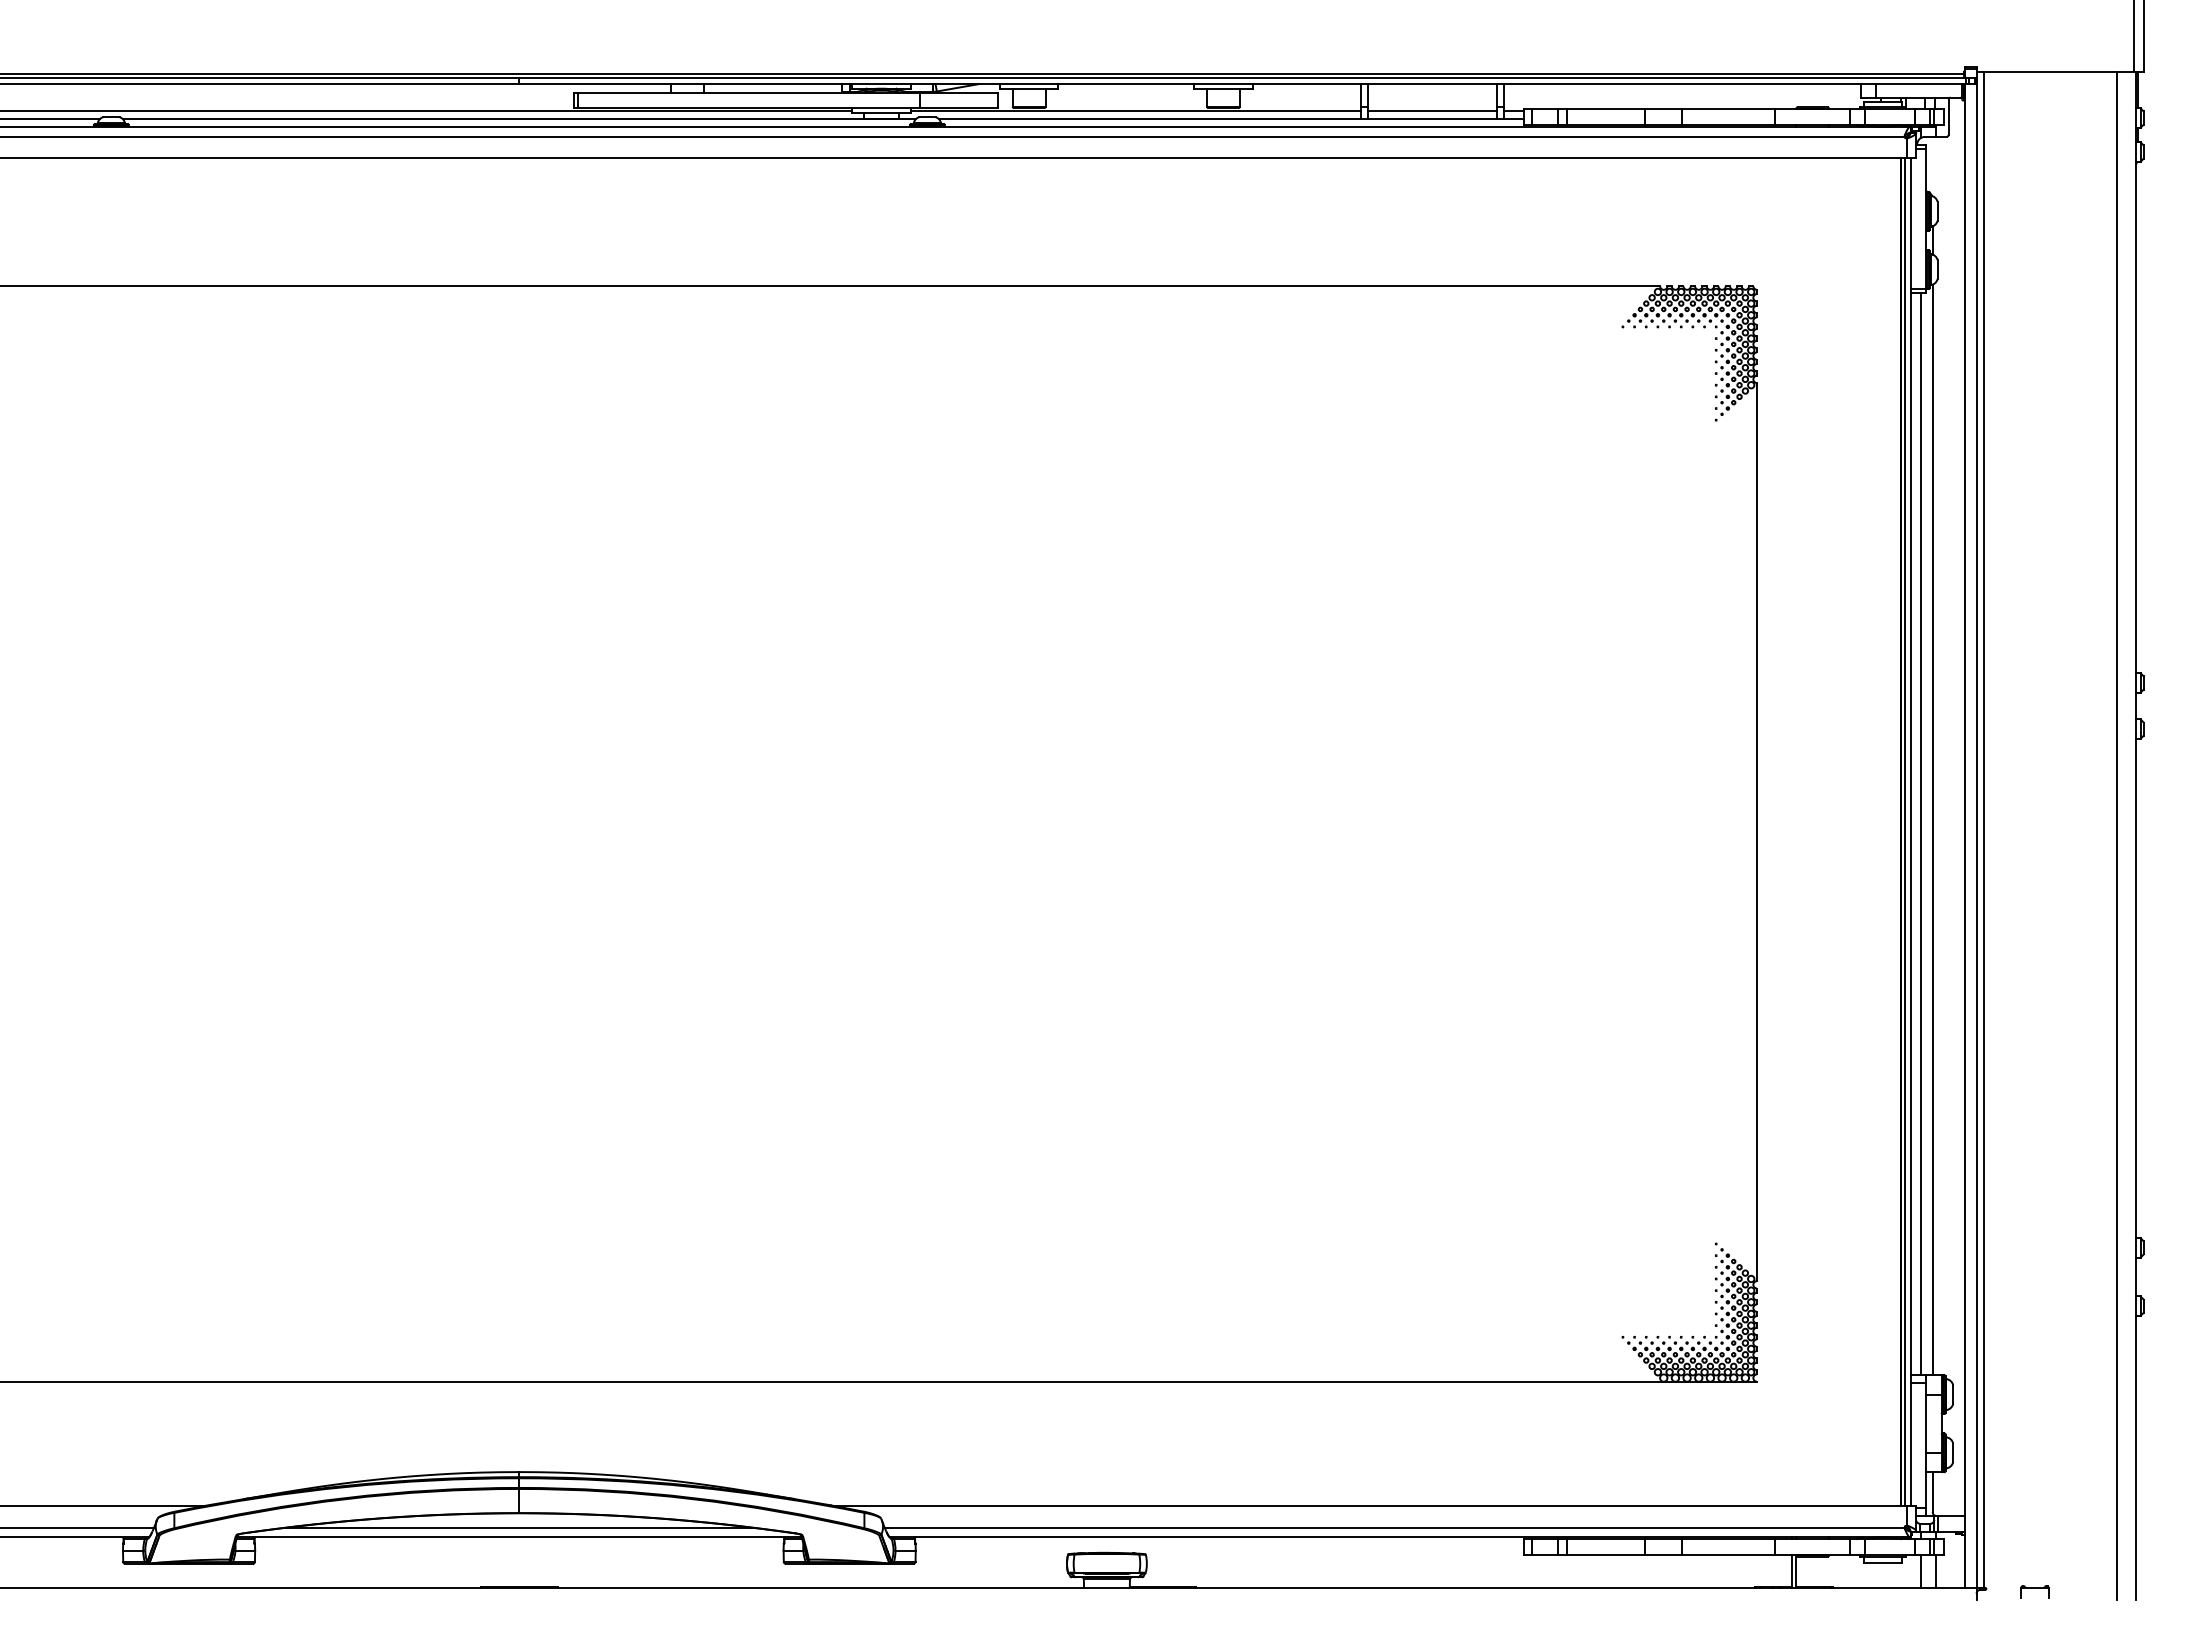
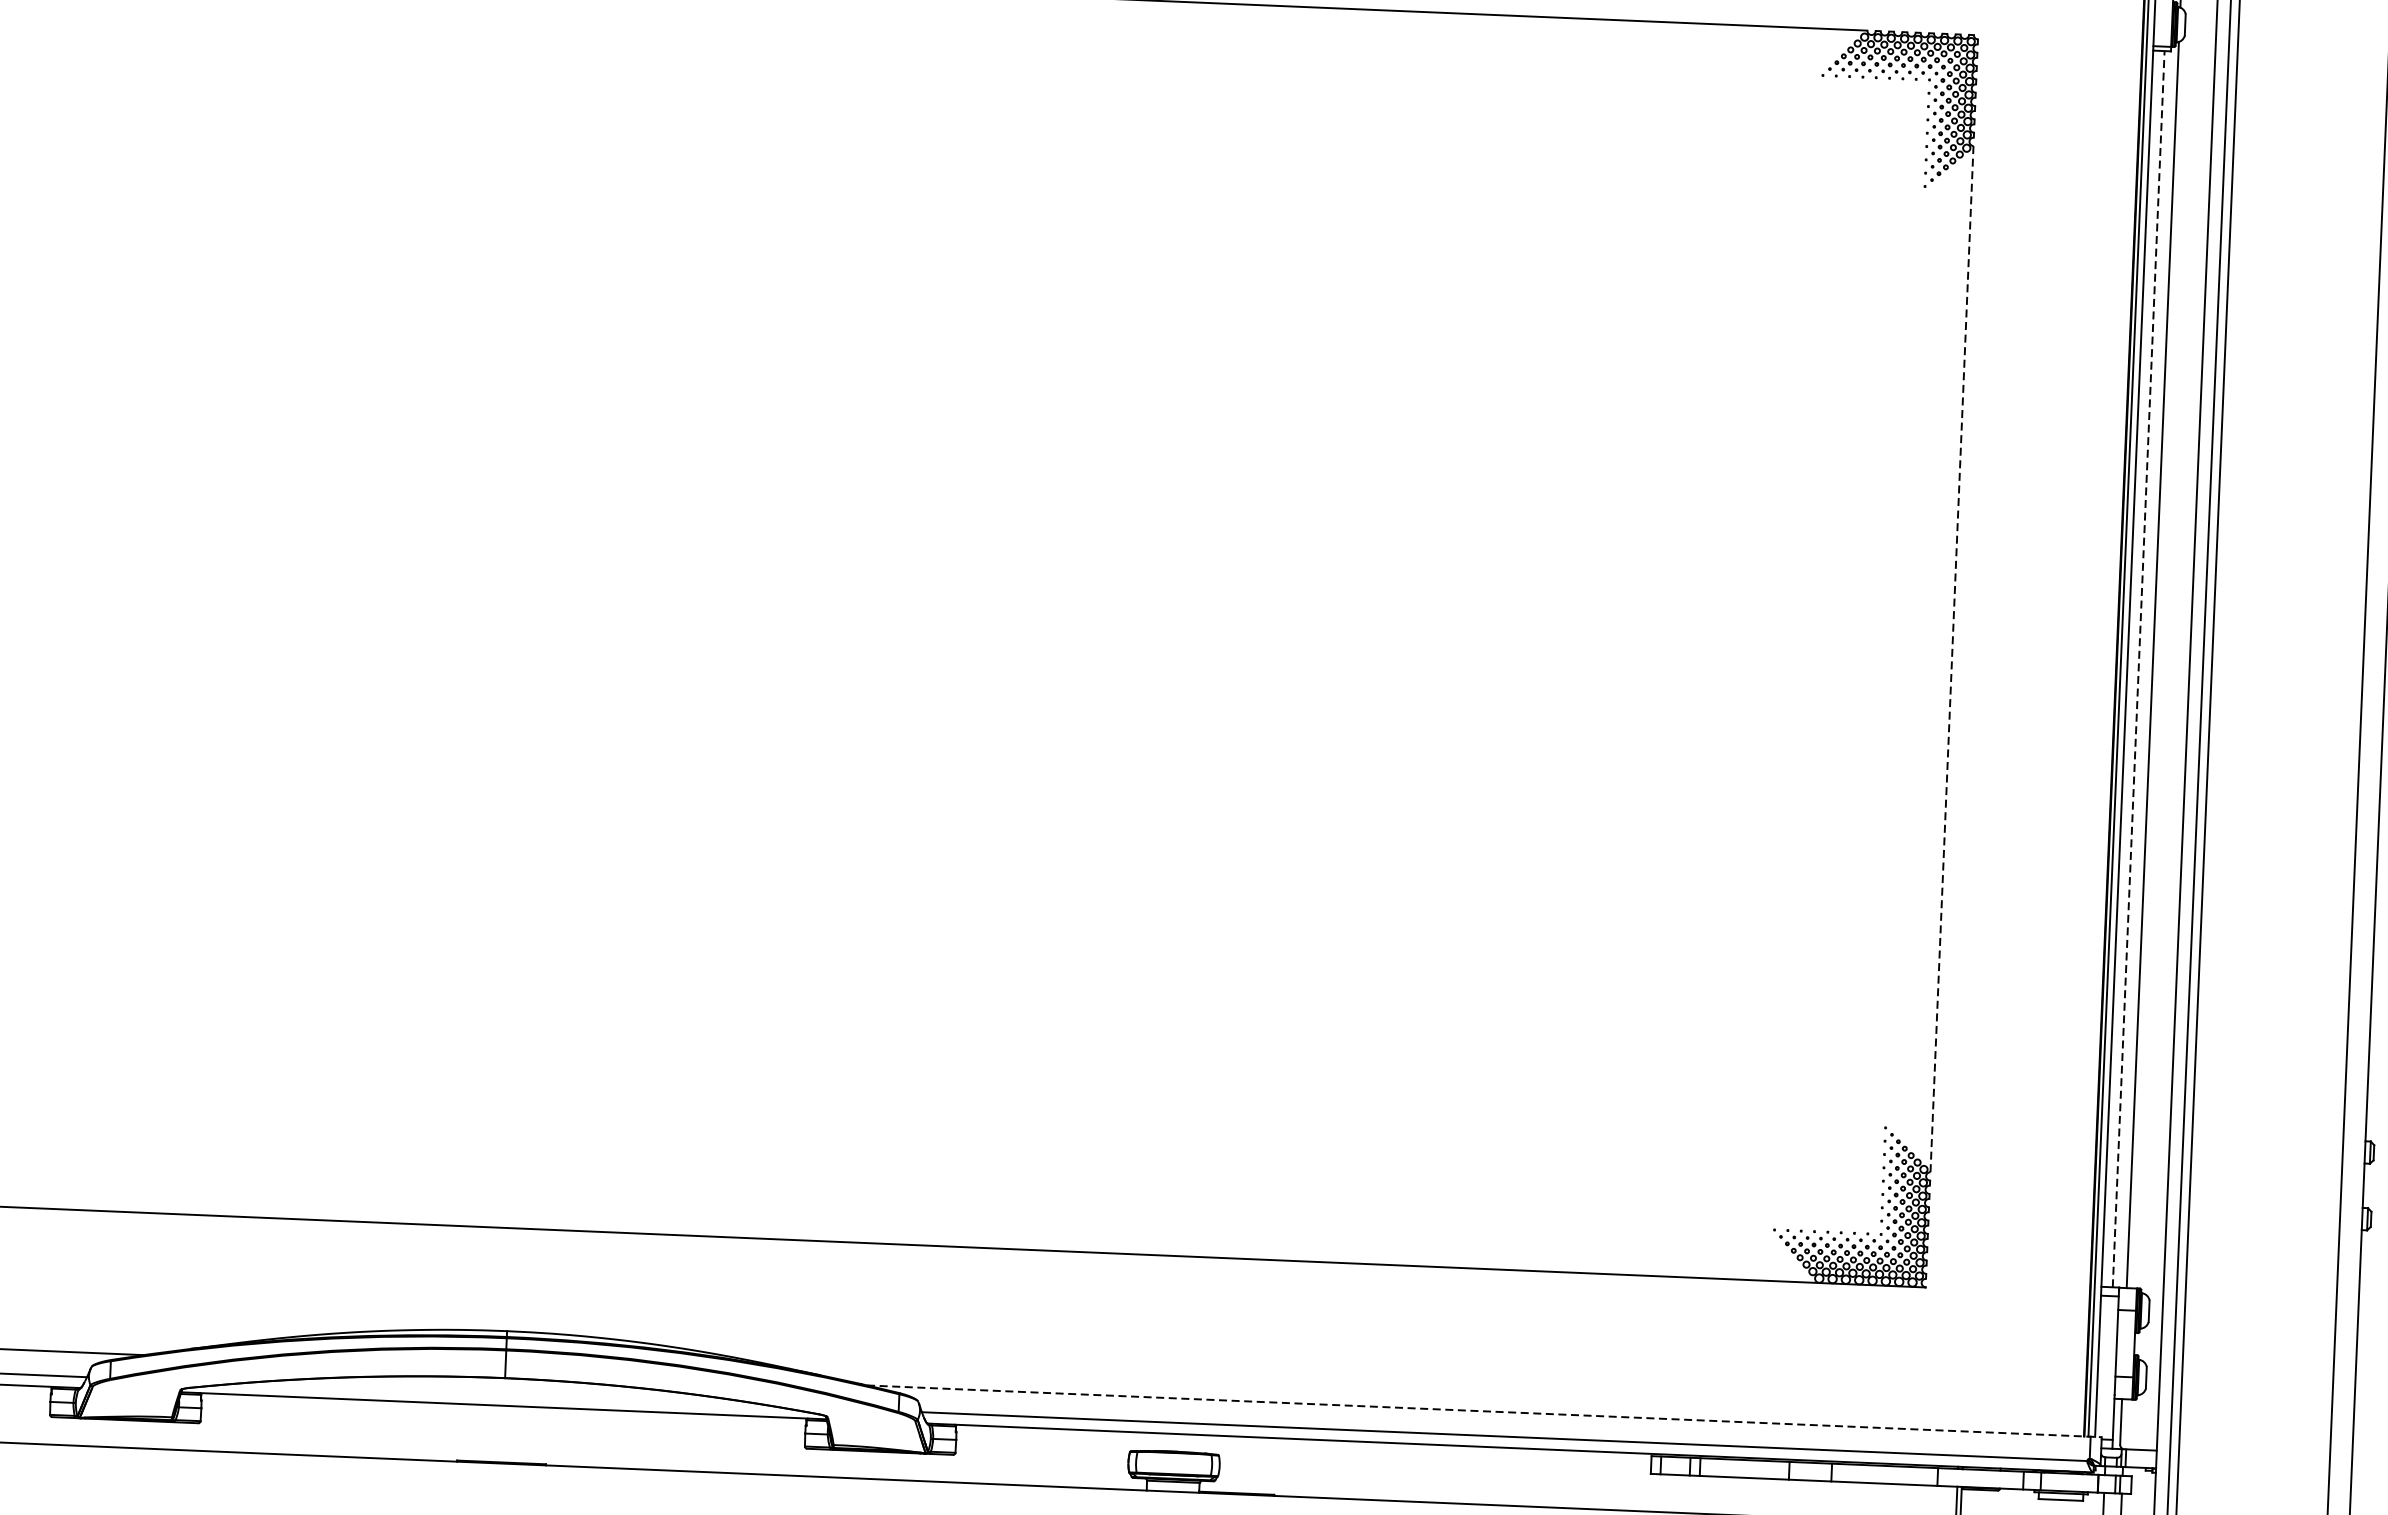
line: (1757, 832) -> (1952, 659), solid -> dashed
line: (1920, 834) -> (2138, 669), solid -> dashed
line: (1376, 1506) -> (1484, 1411), solid -> dashed
line: (519, 1527) -> (504, 1394), removed

